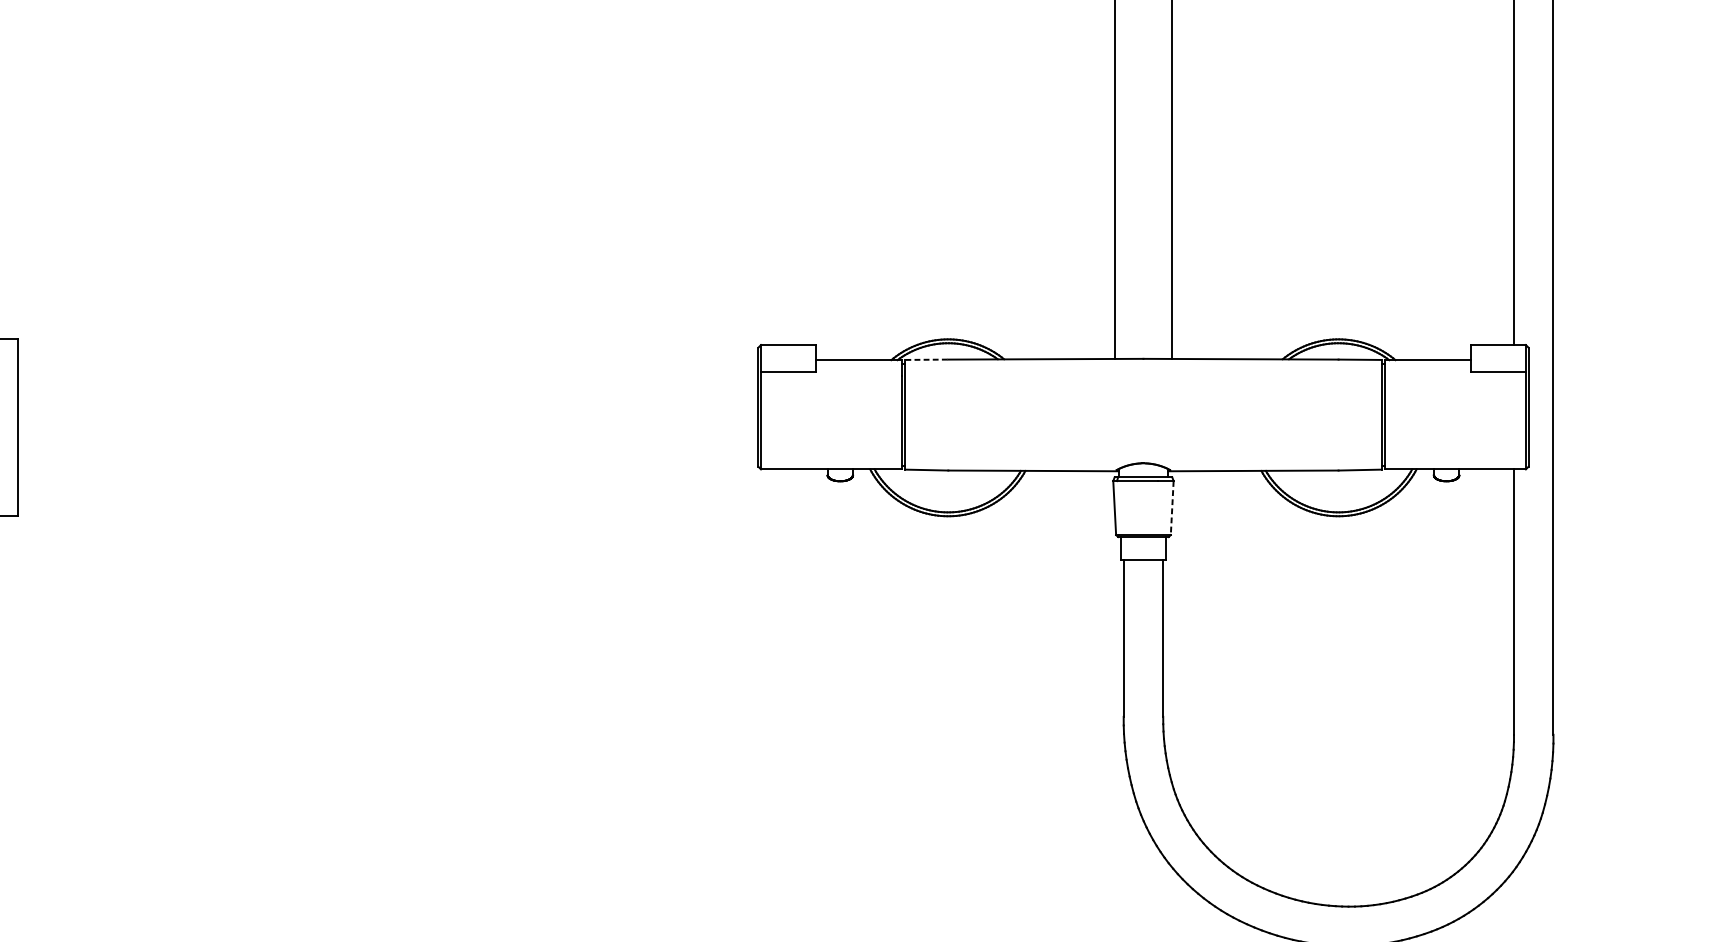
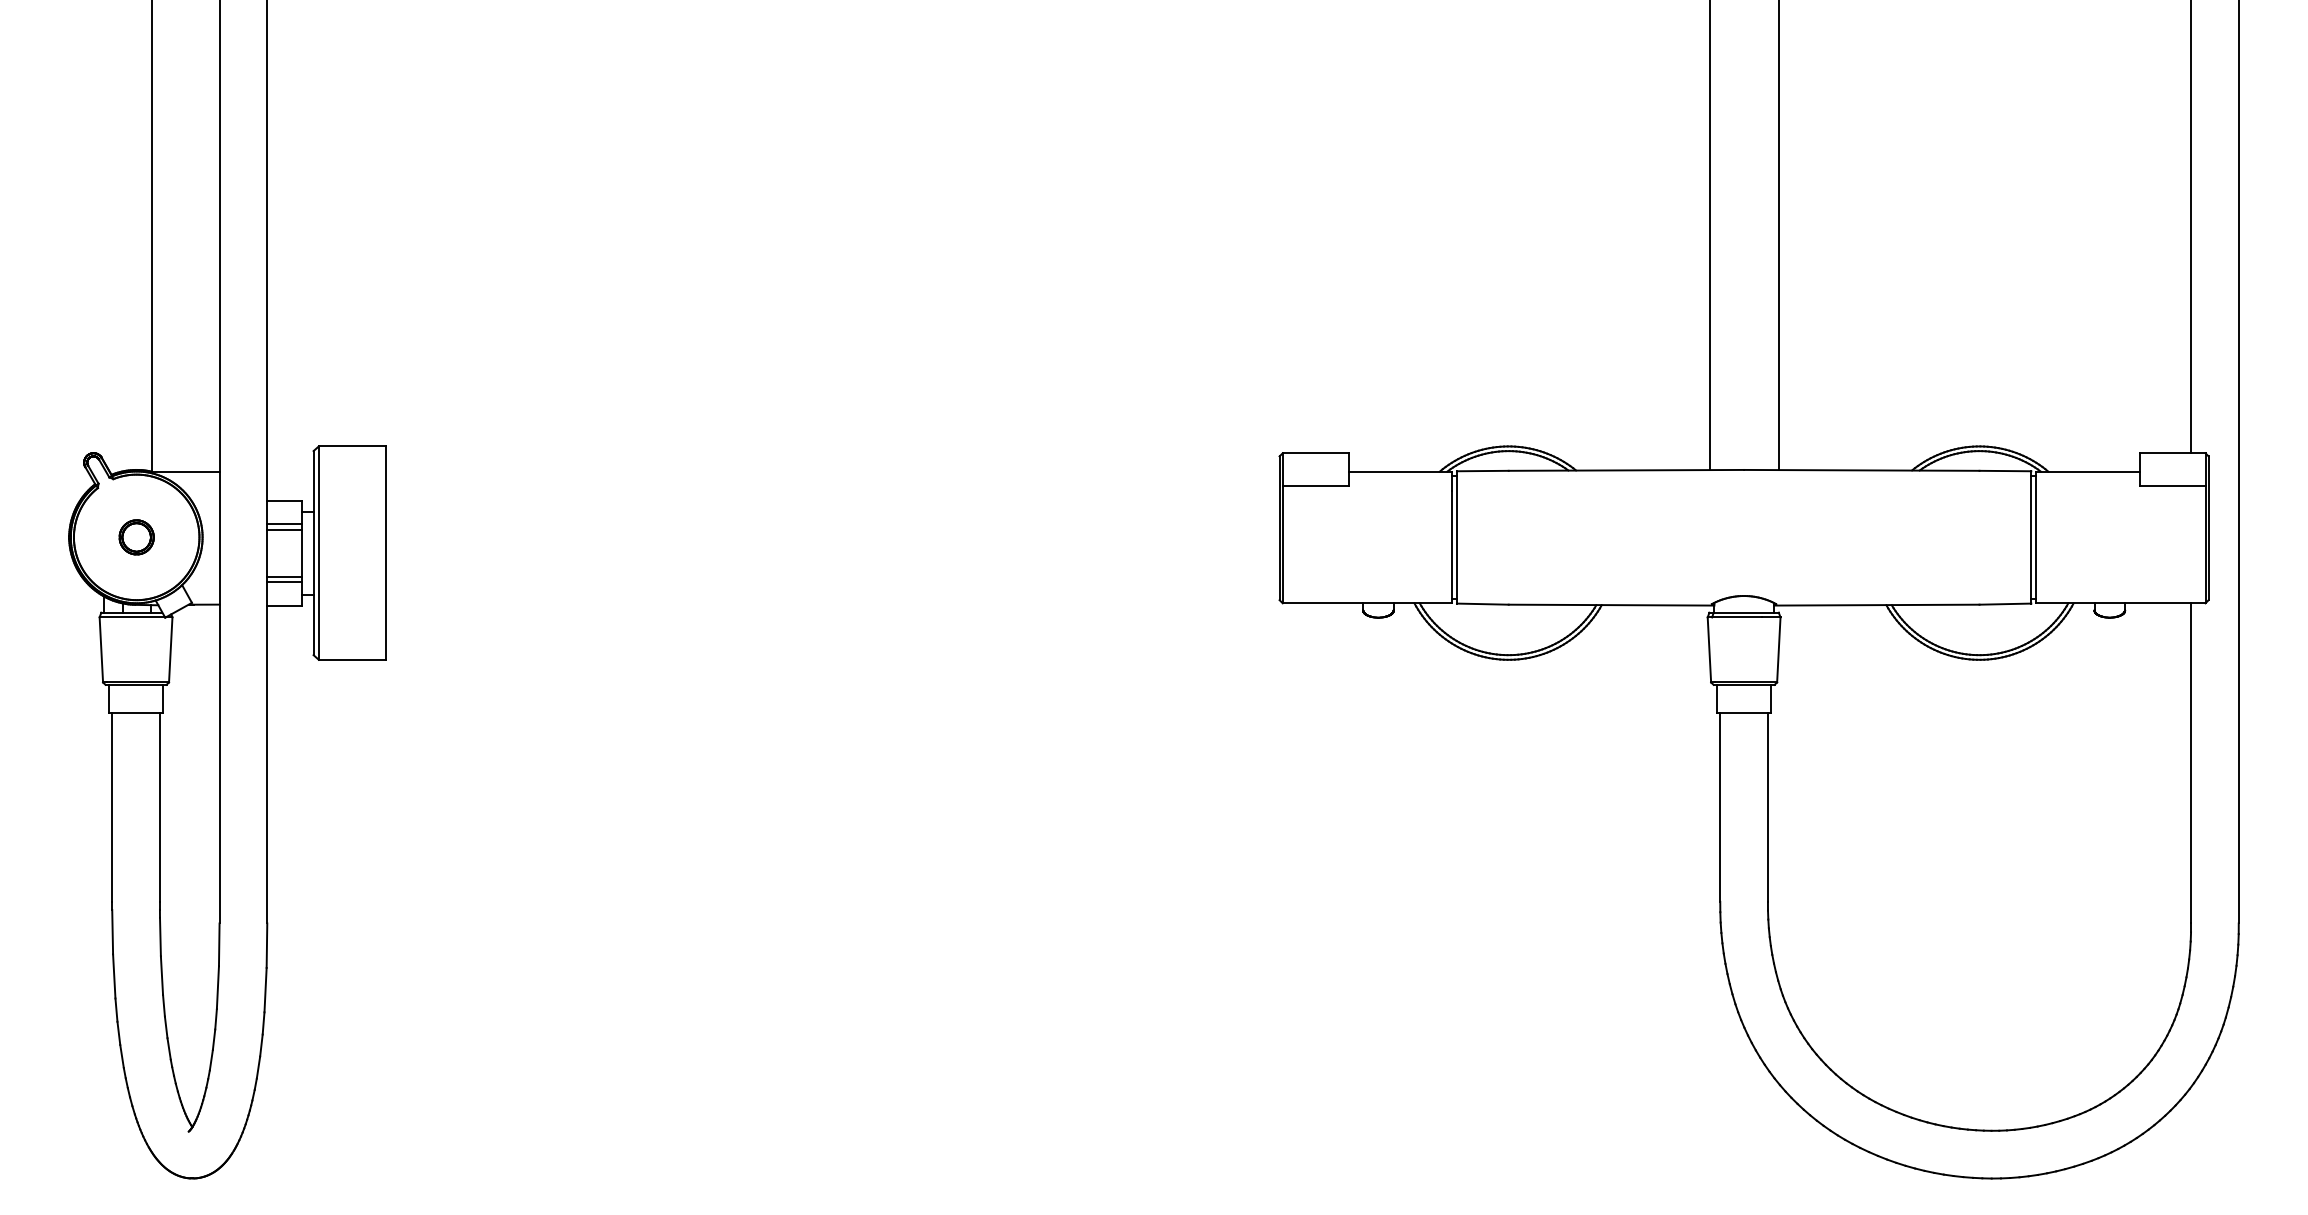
line: (926, 360) -> (1482, 471), dashed -> solid
line: (1171, 507) -> (1778, 649), dashed -> solid

